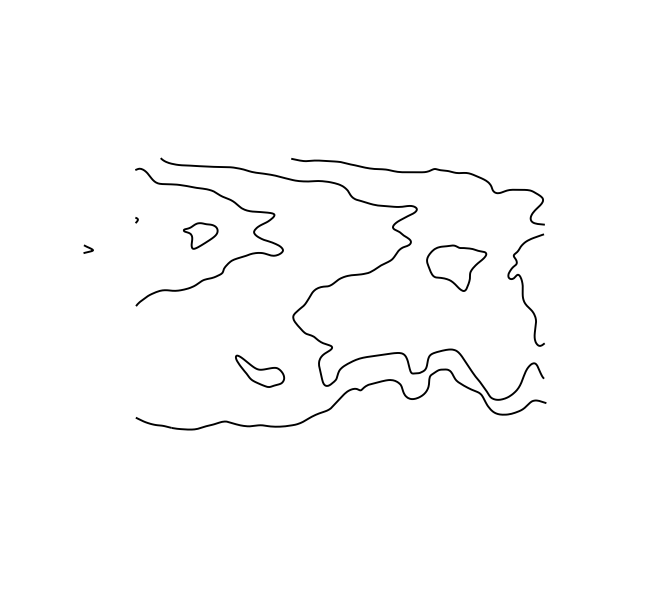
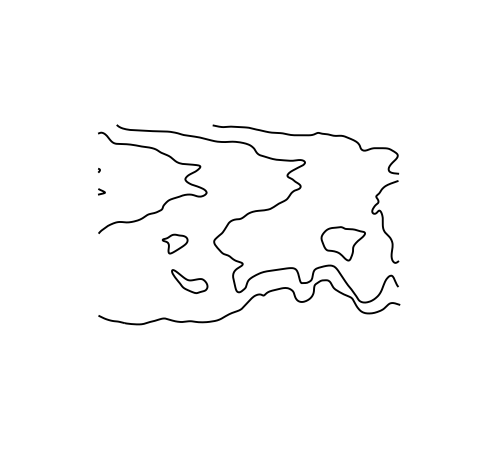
part: (199, 235) -> (174, 243), moved
curve: (88, 248) -> (101, 191), moved
part: (455, 267) -> (342, 243), moved

